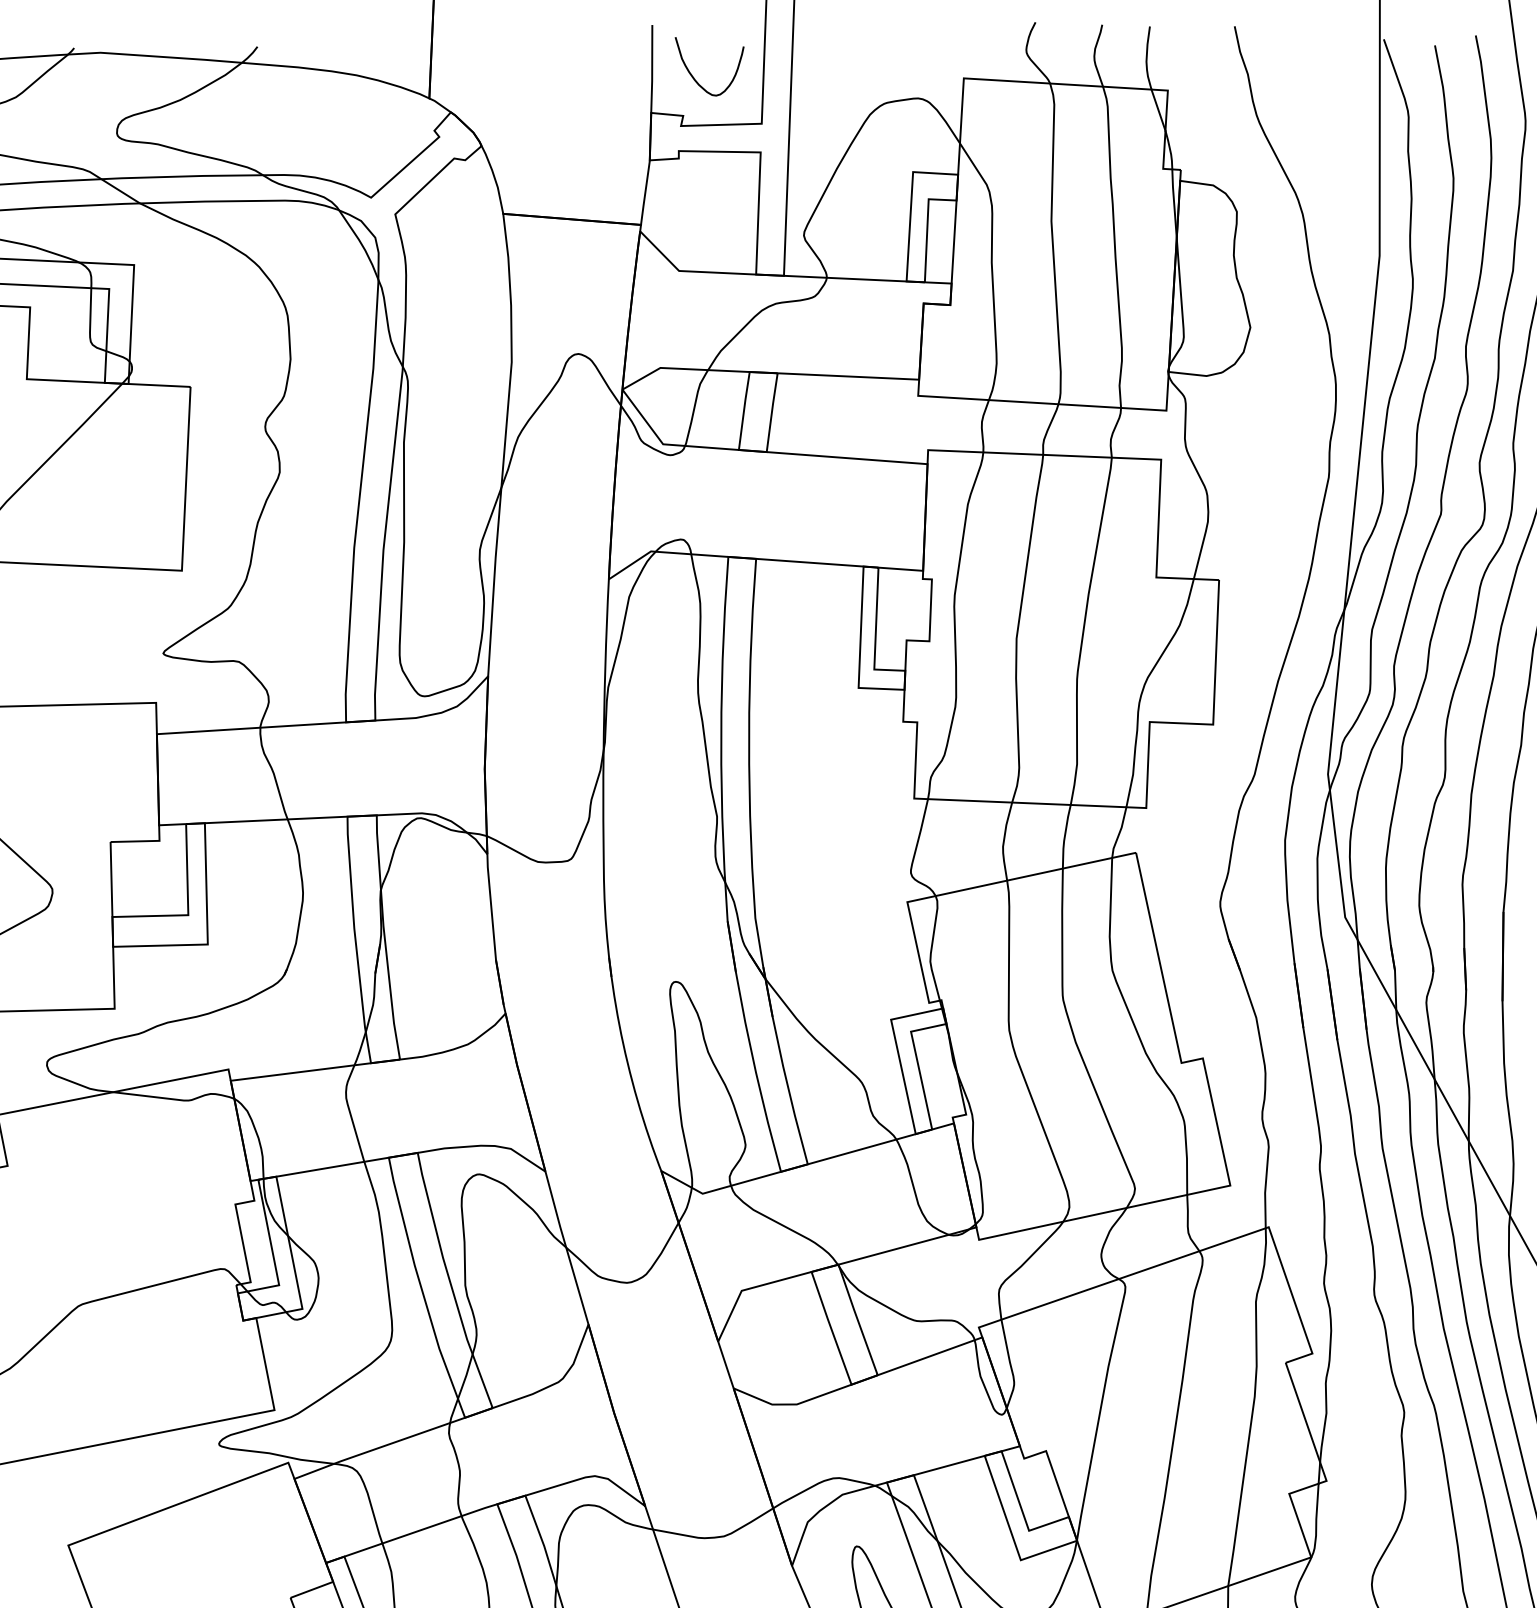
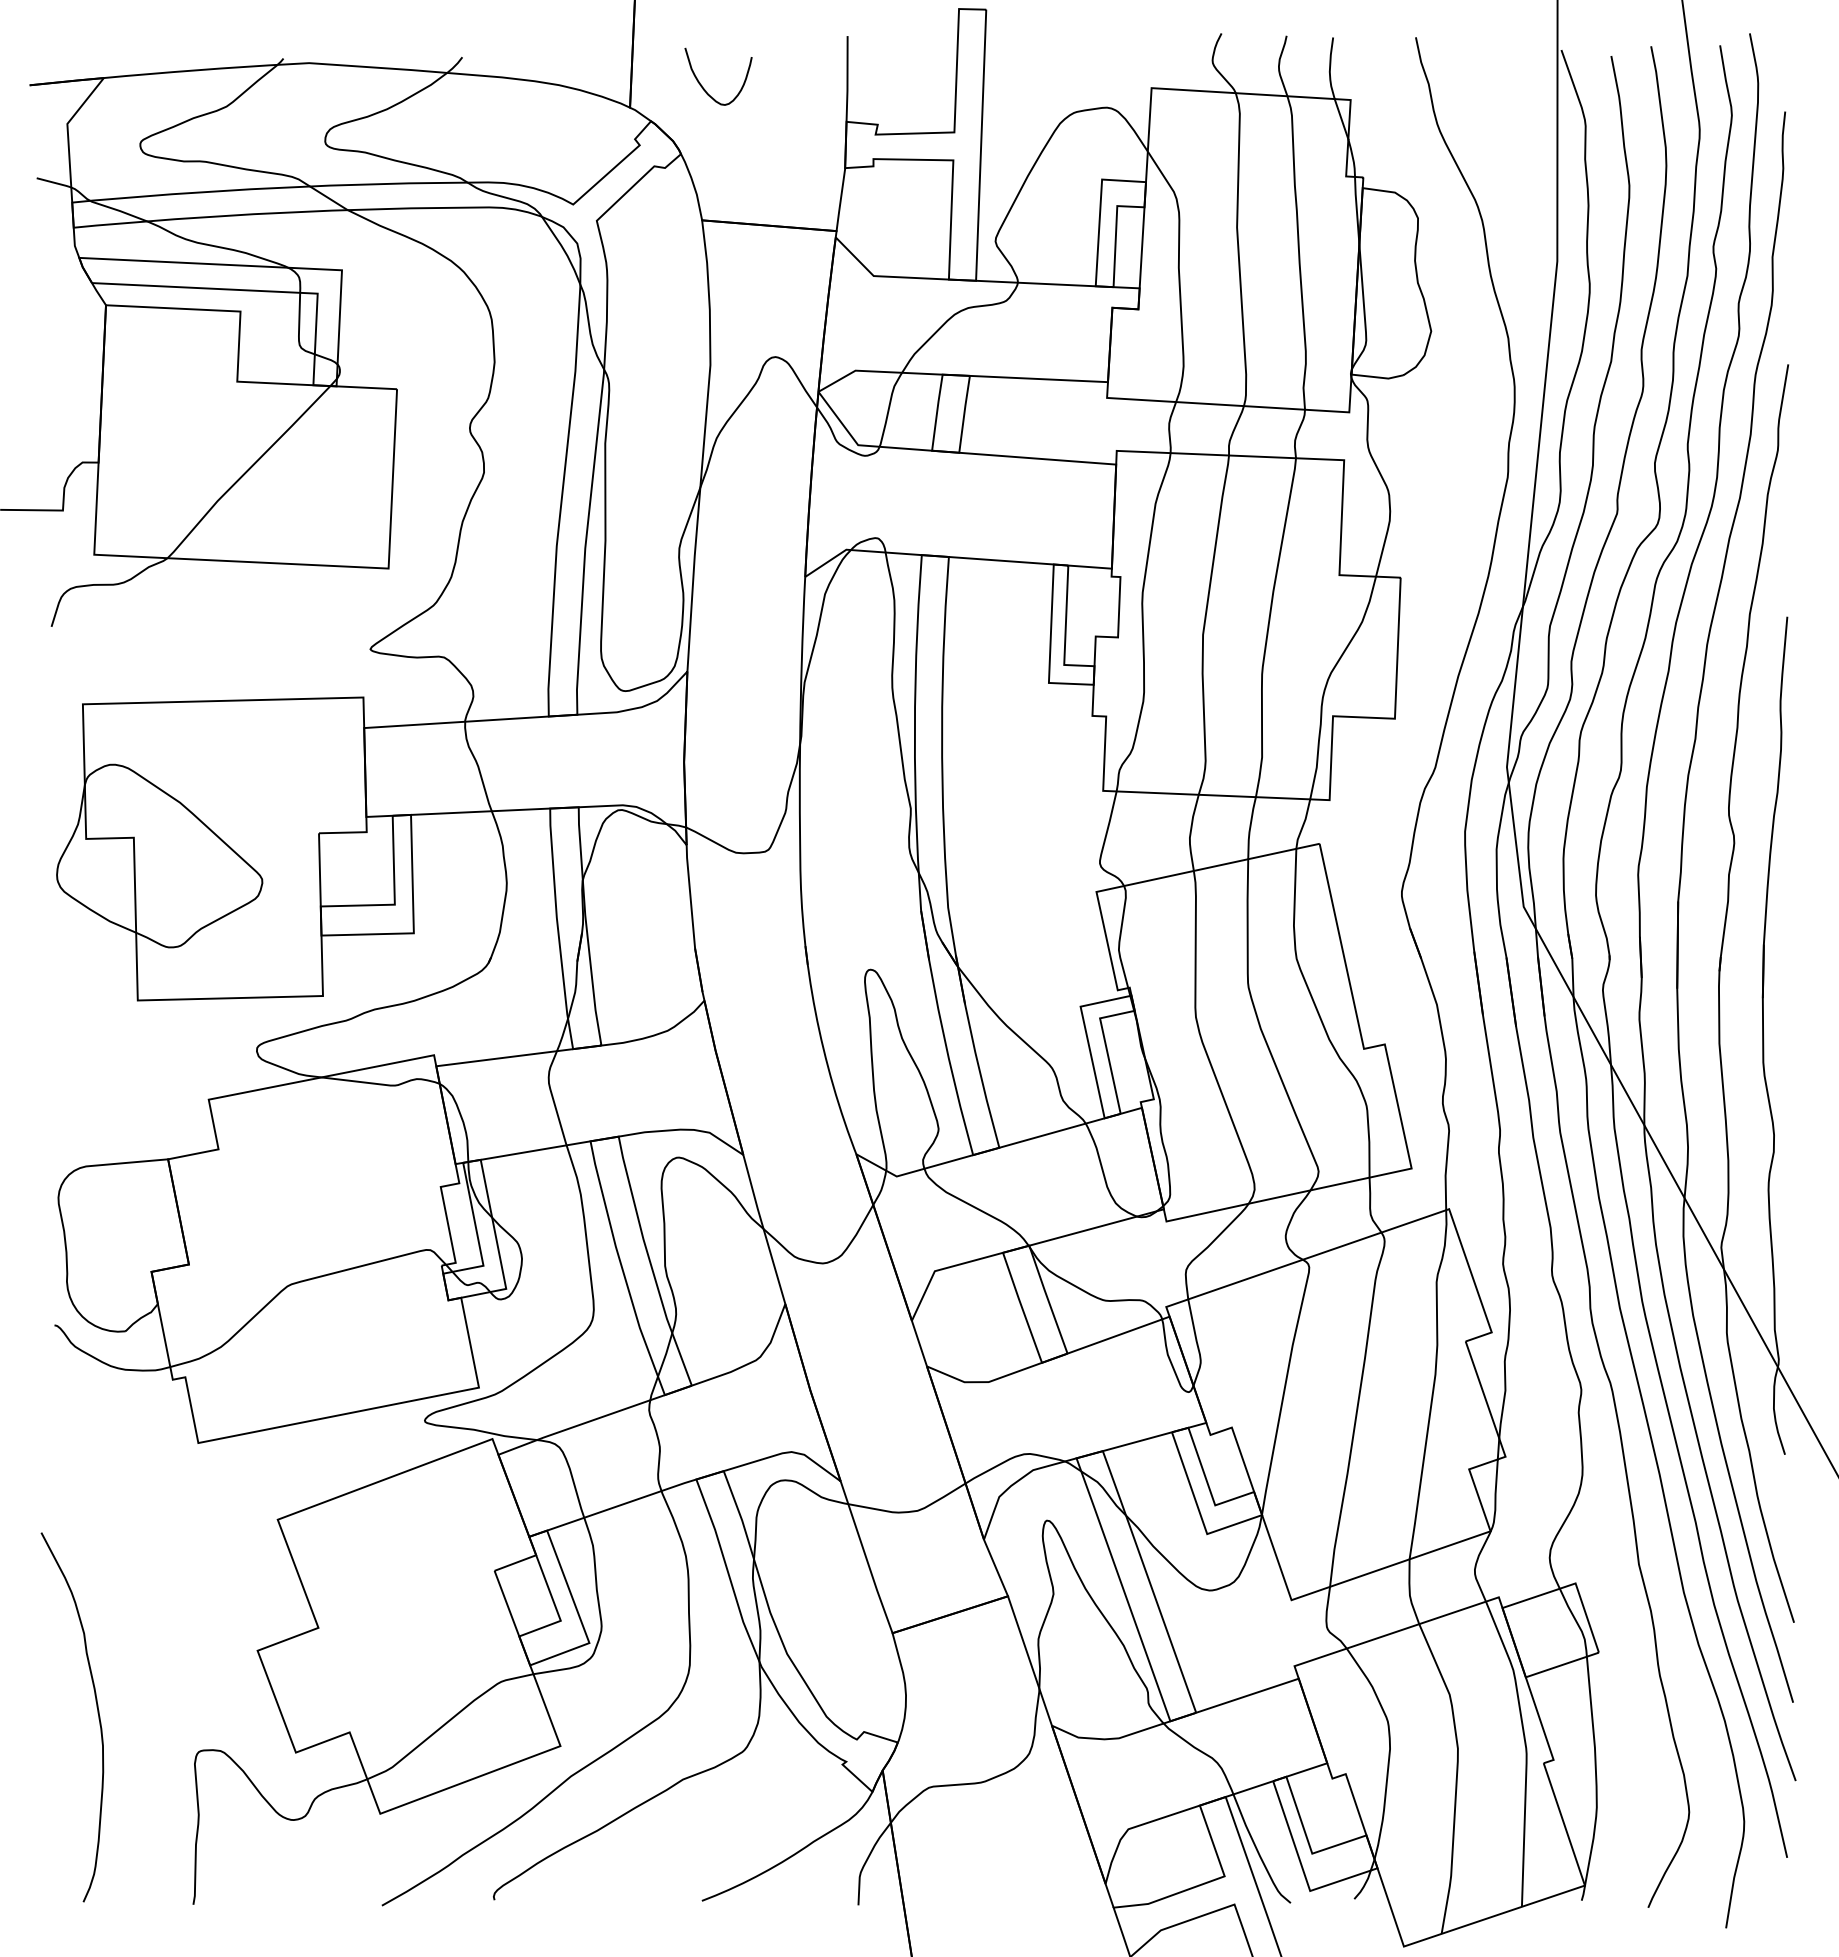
curve: (693, 75) -> (702, 85), moved

